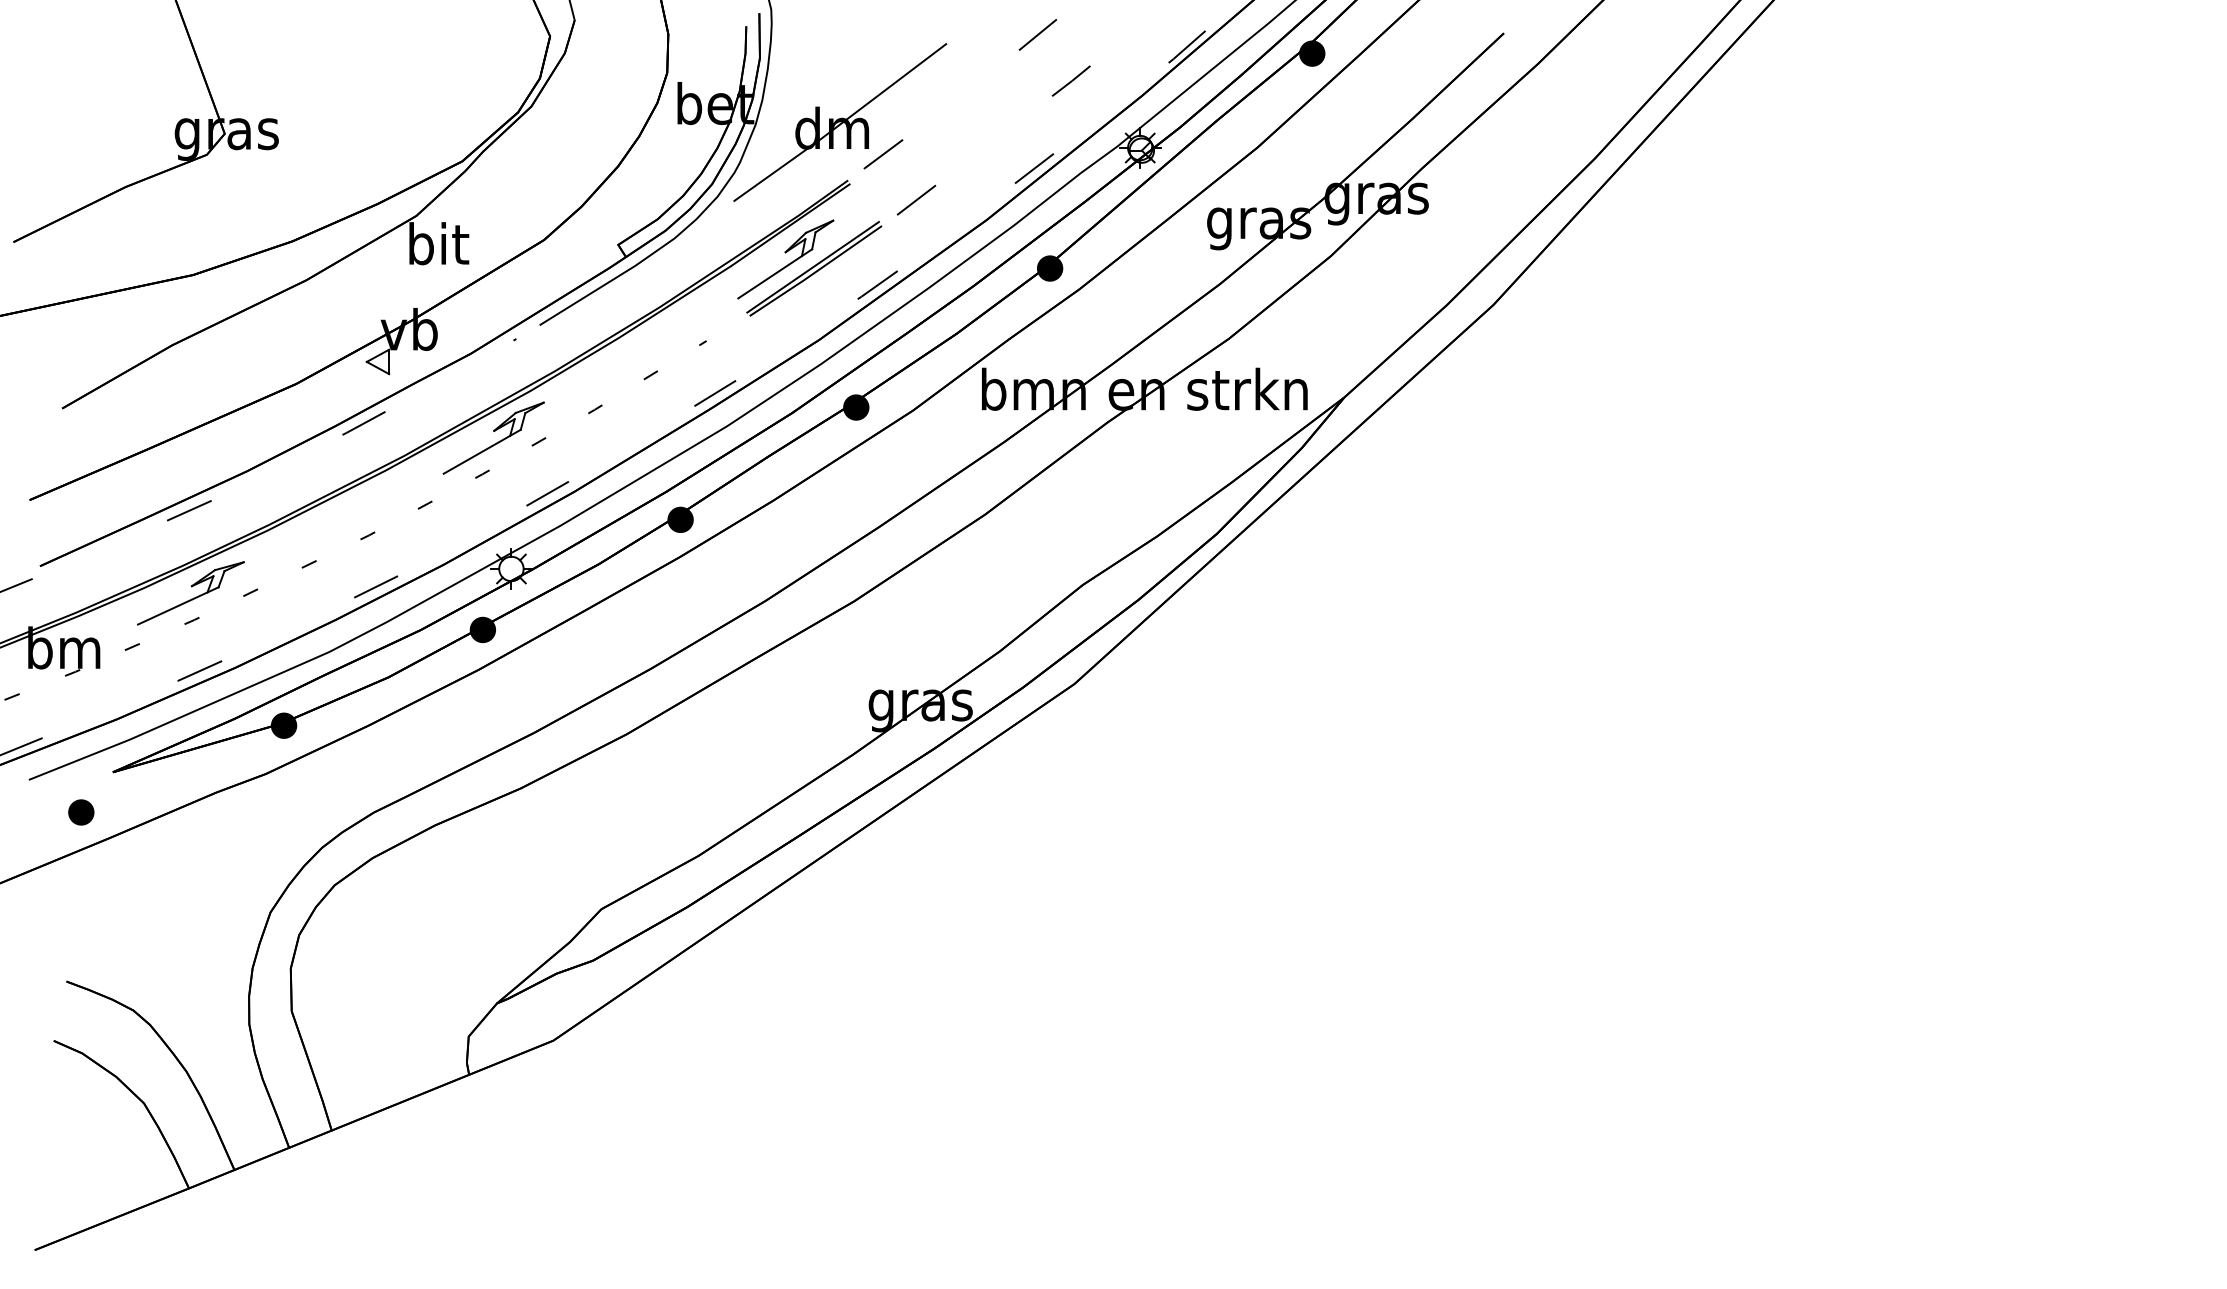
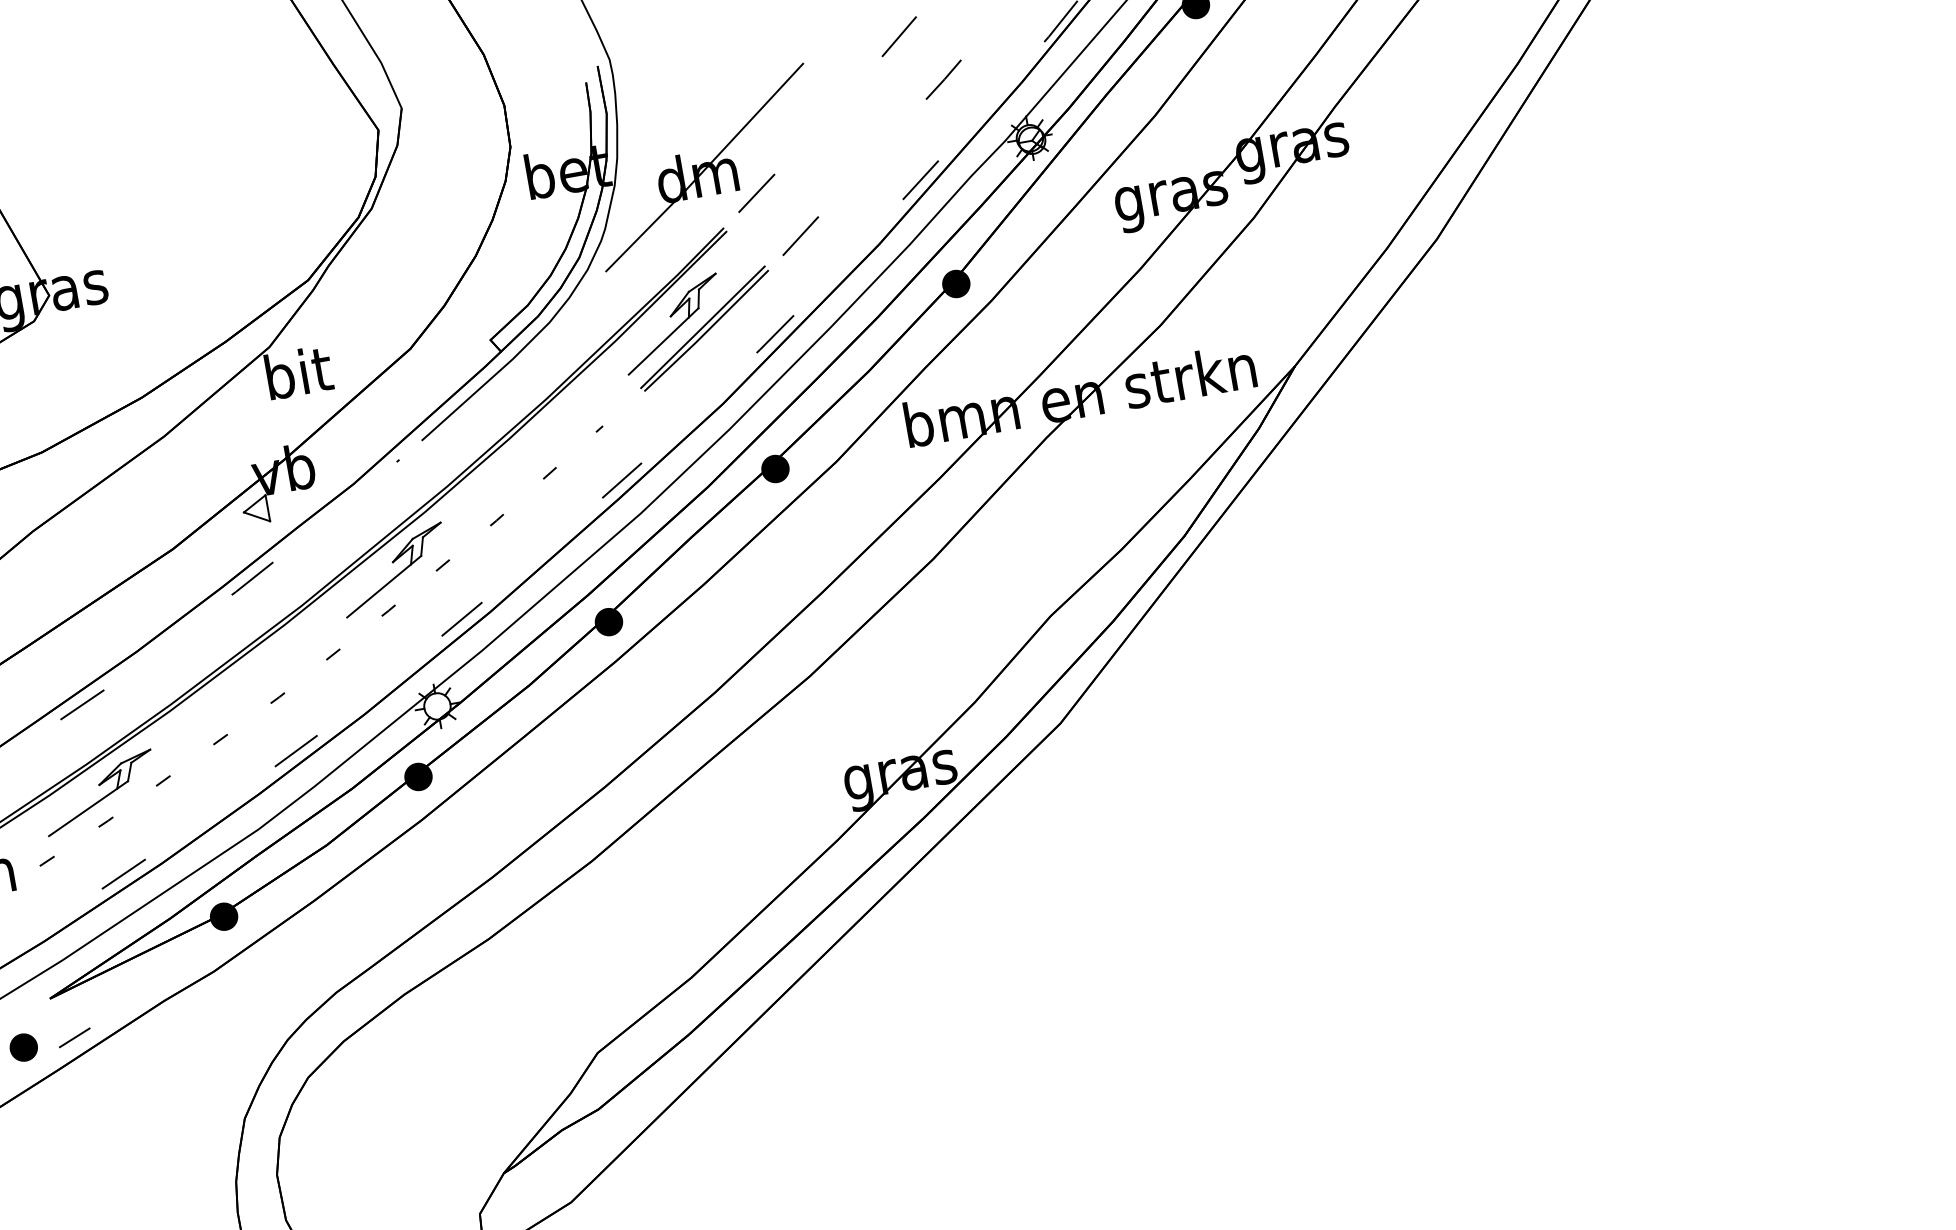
line: (129, 811) -> (75, 1037), added

